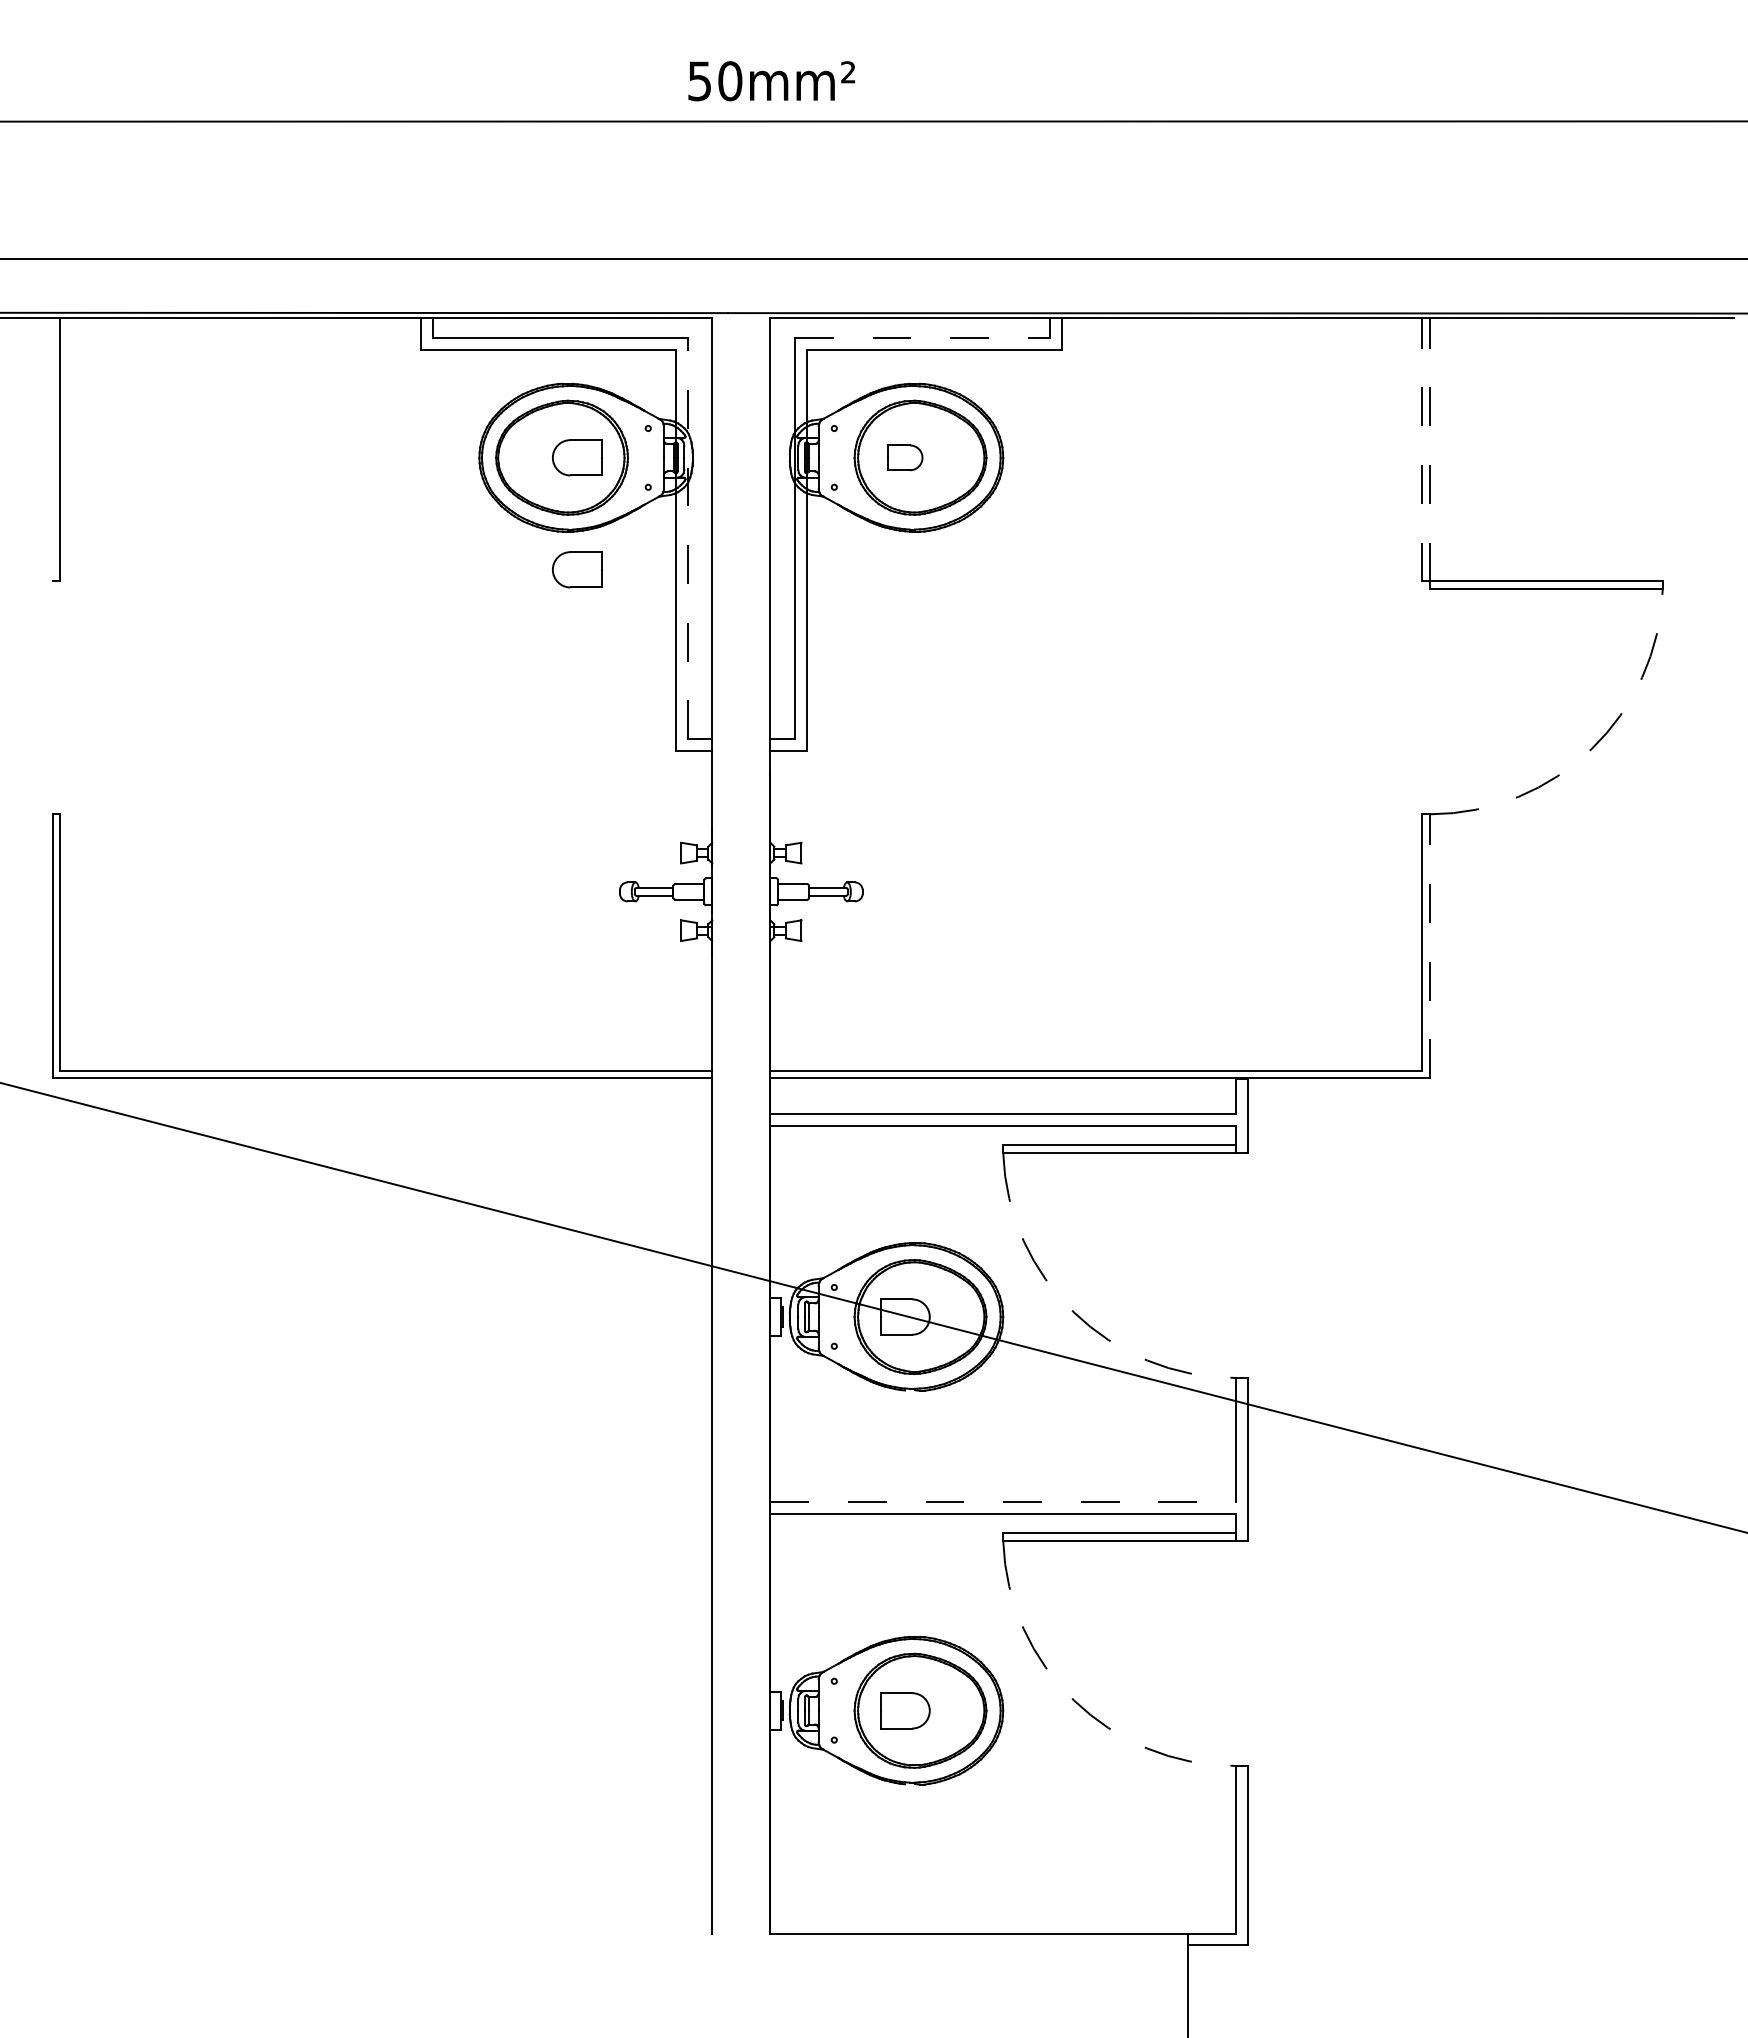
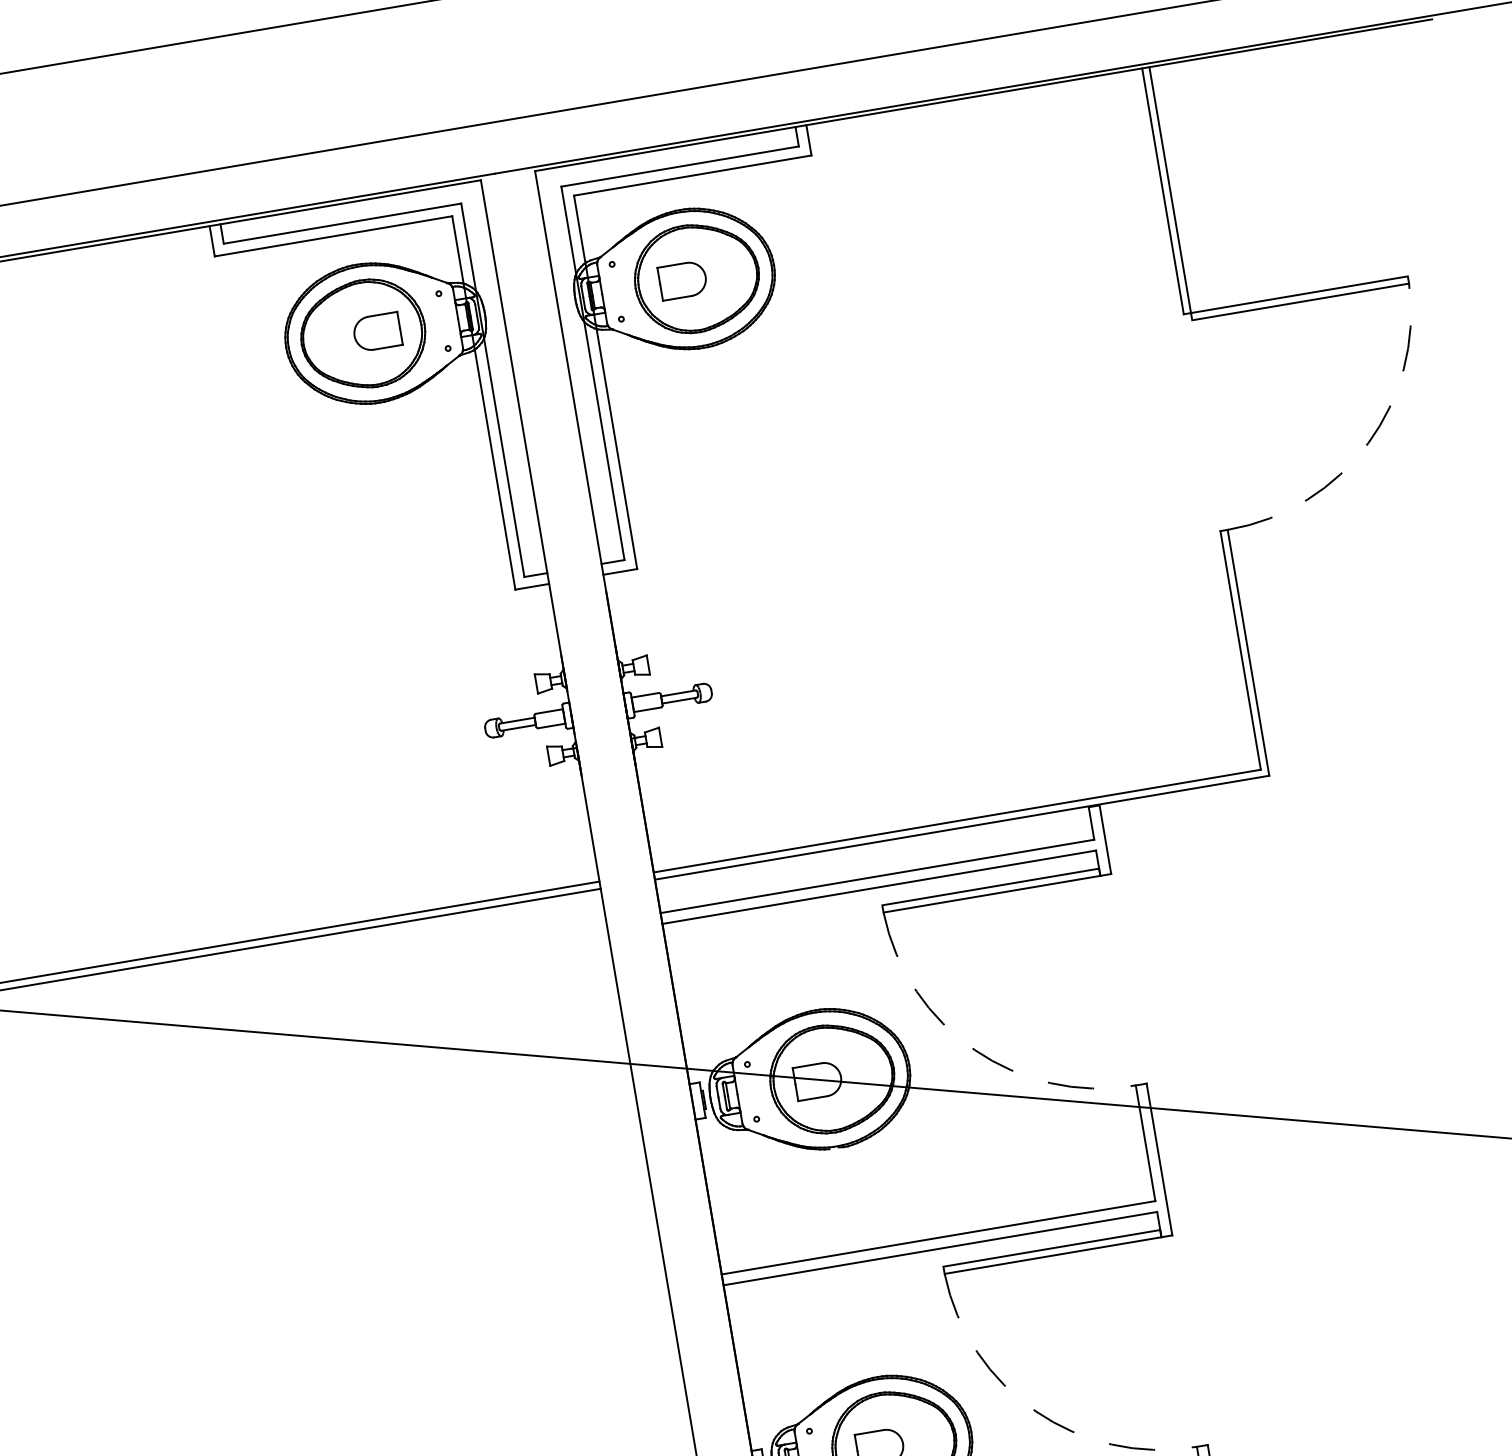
line: (923, 338) -> (681, 166), dashed -> solid
line: (1422, 449) -> (1163, 191), dashed -> solid
line: (1429, 449) -> (1169, 190), dashed -> solid
part: (905, 457) -> (682, 280), size x1.43
line: (687, 538) -> (492, 389), dashed -> solid
part: (577, 569) -> (395, 436), removed
line: (1429, 946) -> (1248, 653), dashed -> solid
line: (1003, 1502) -> (938, 1238), dashed -> solid

